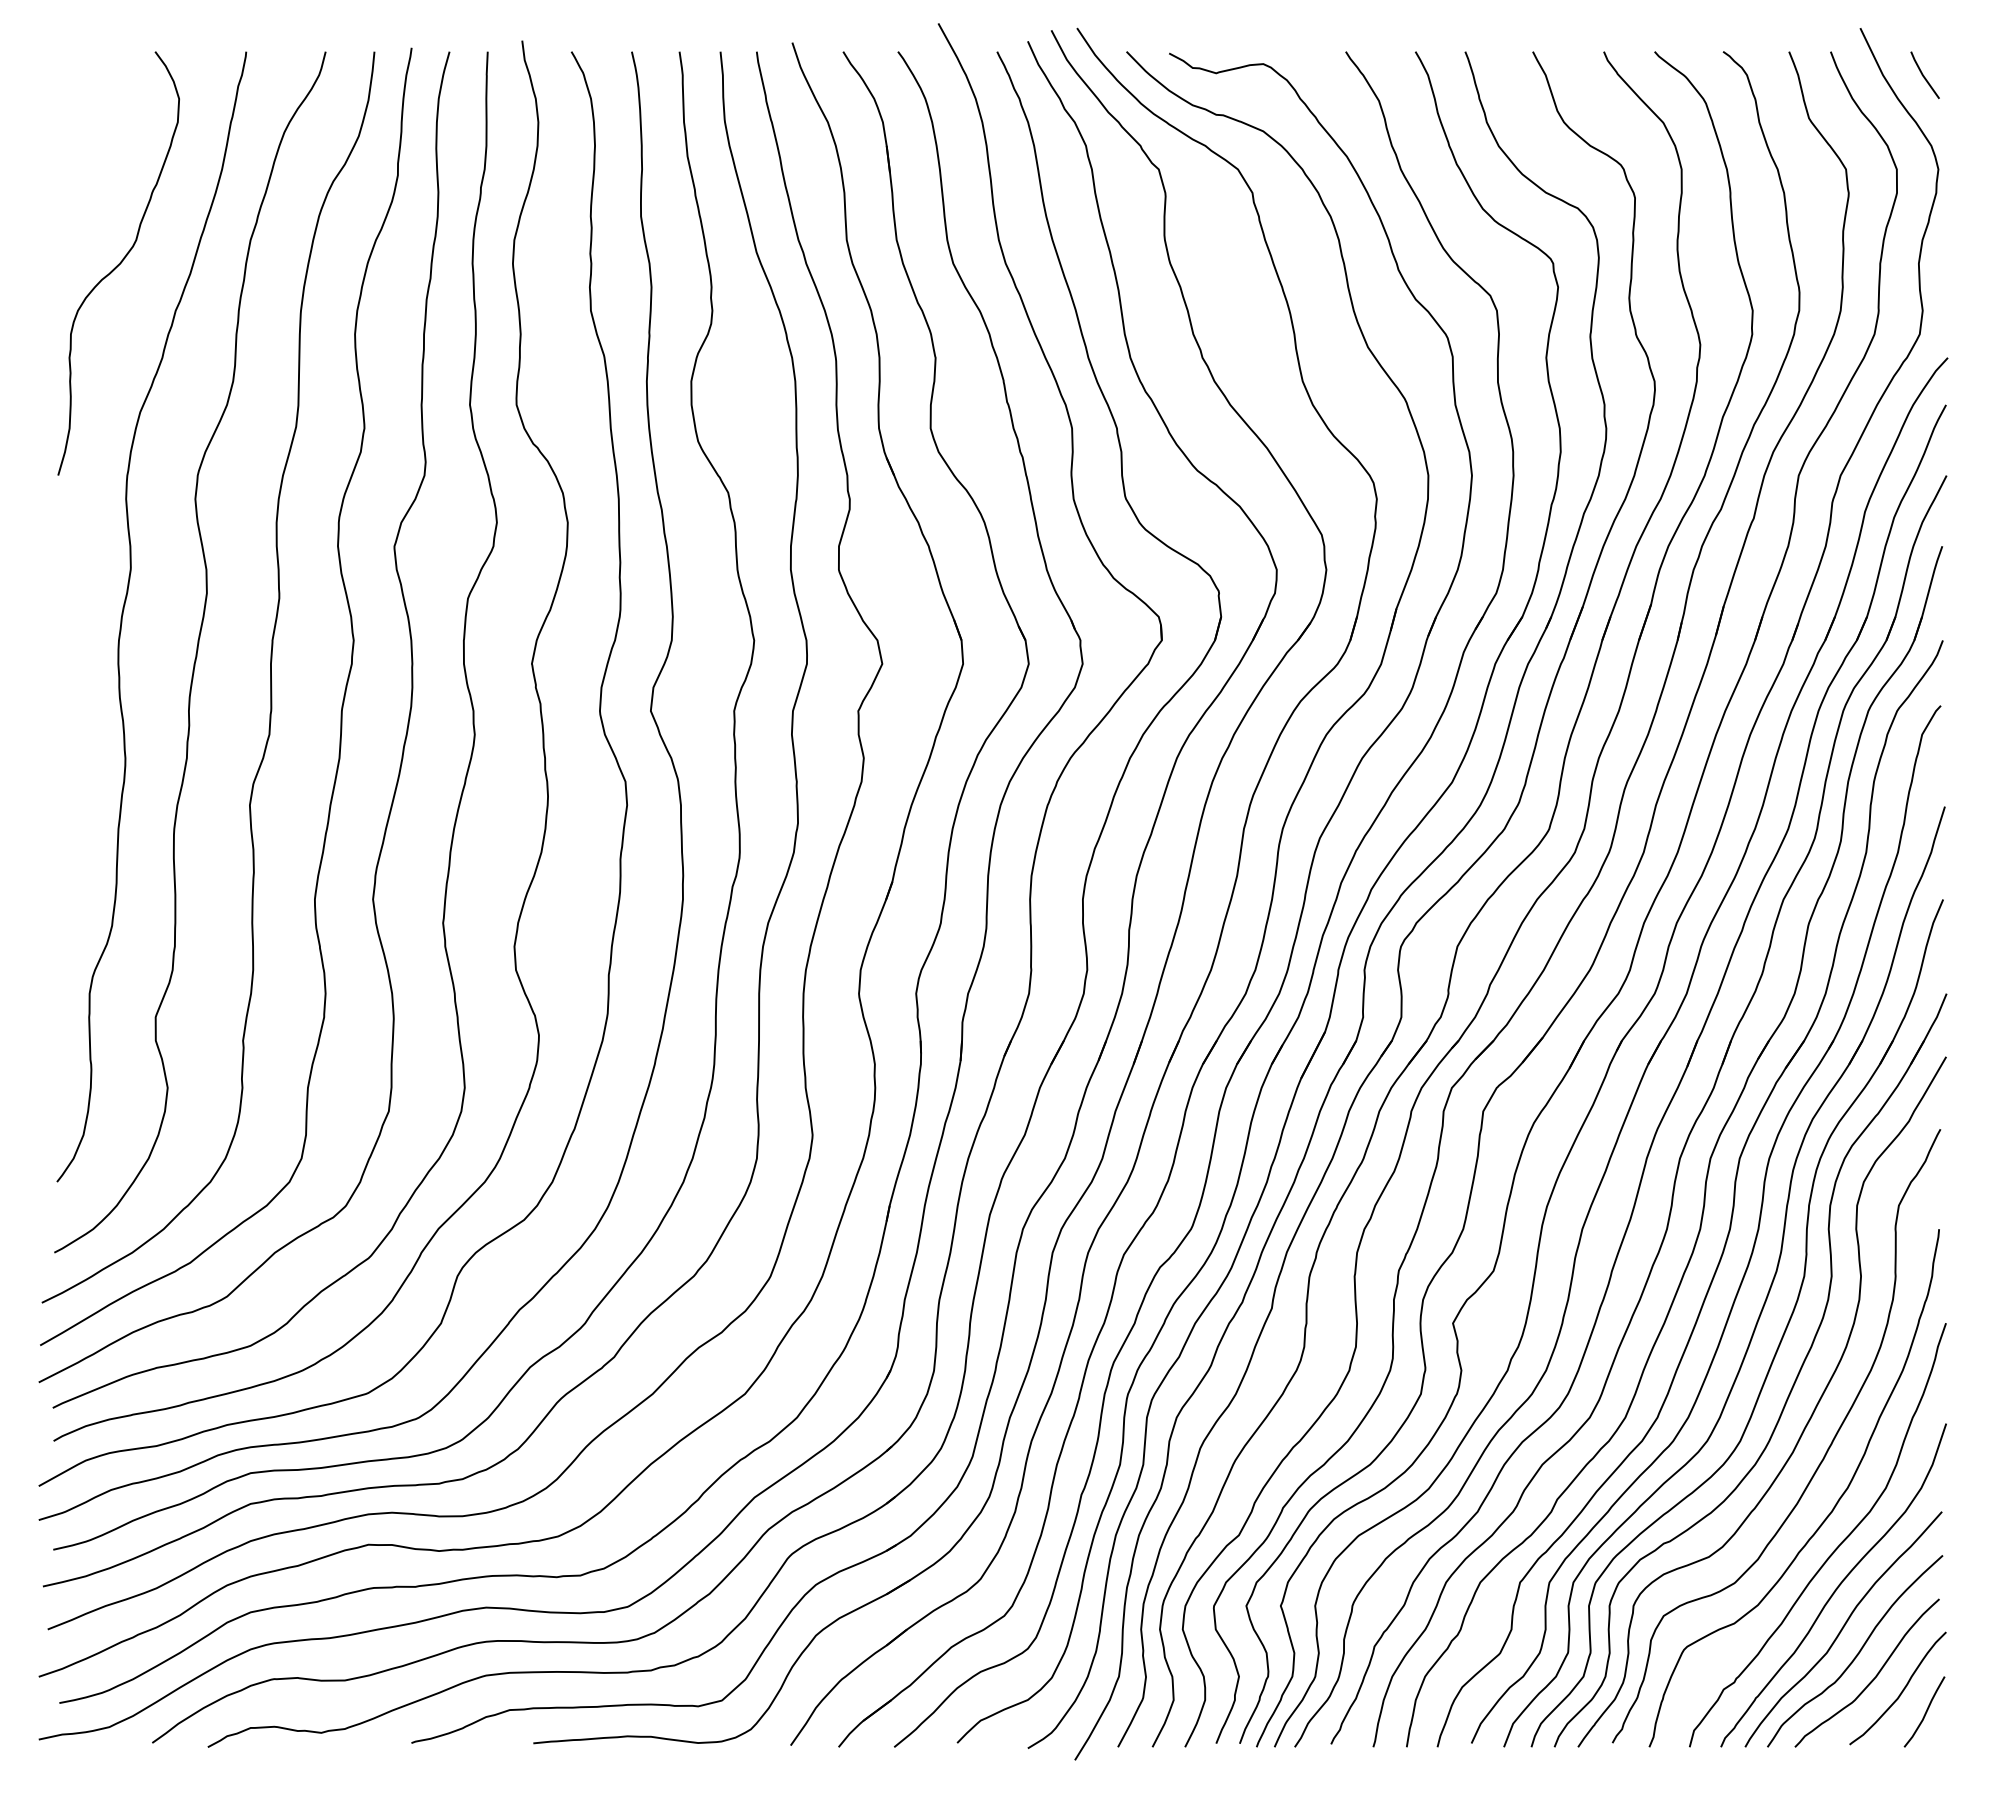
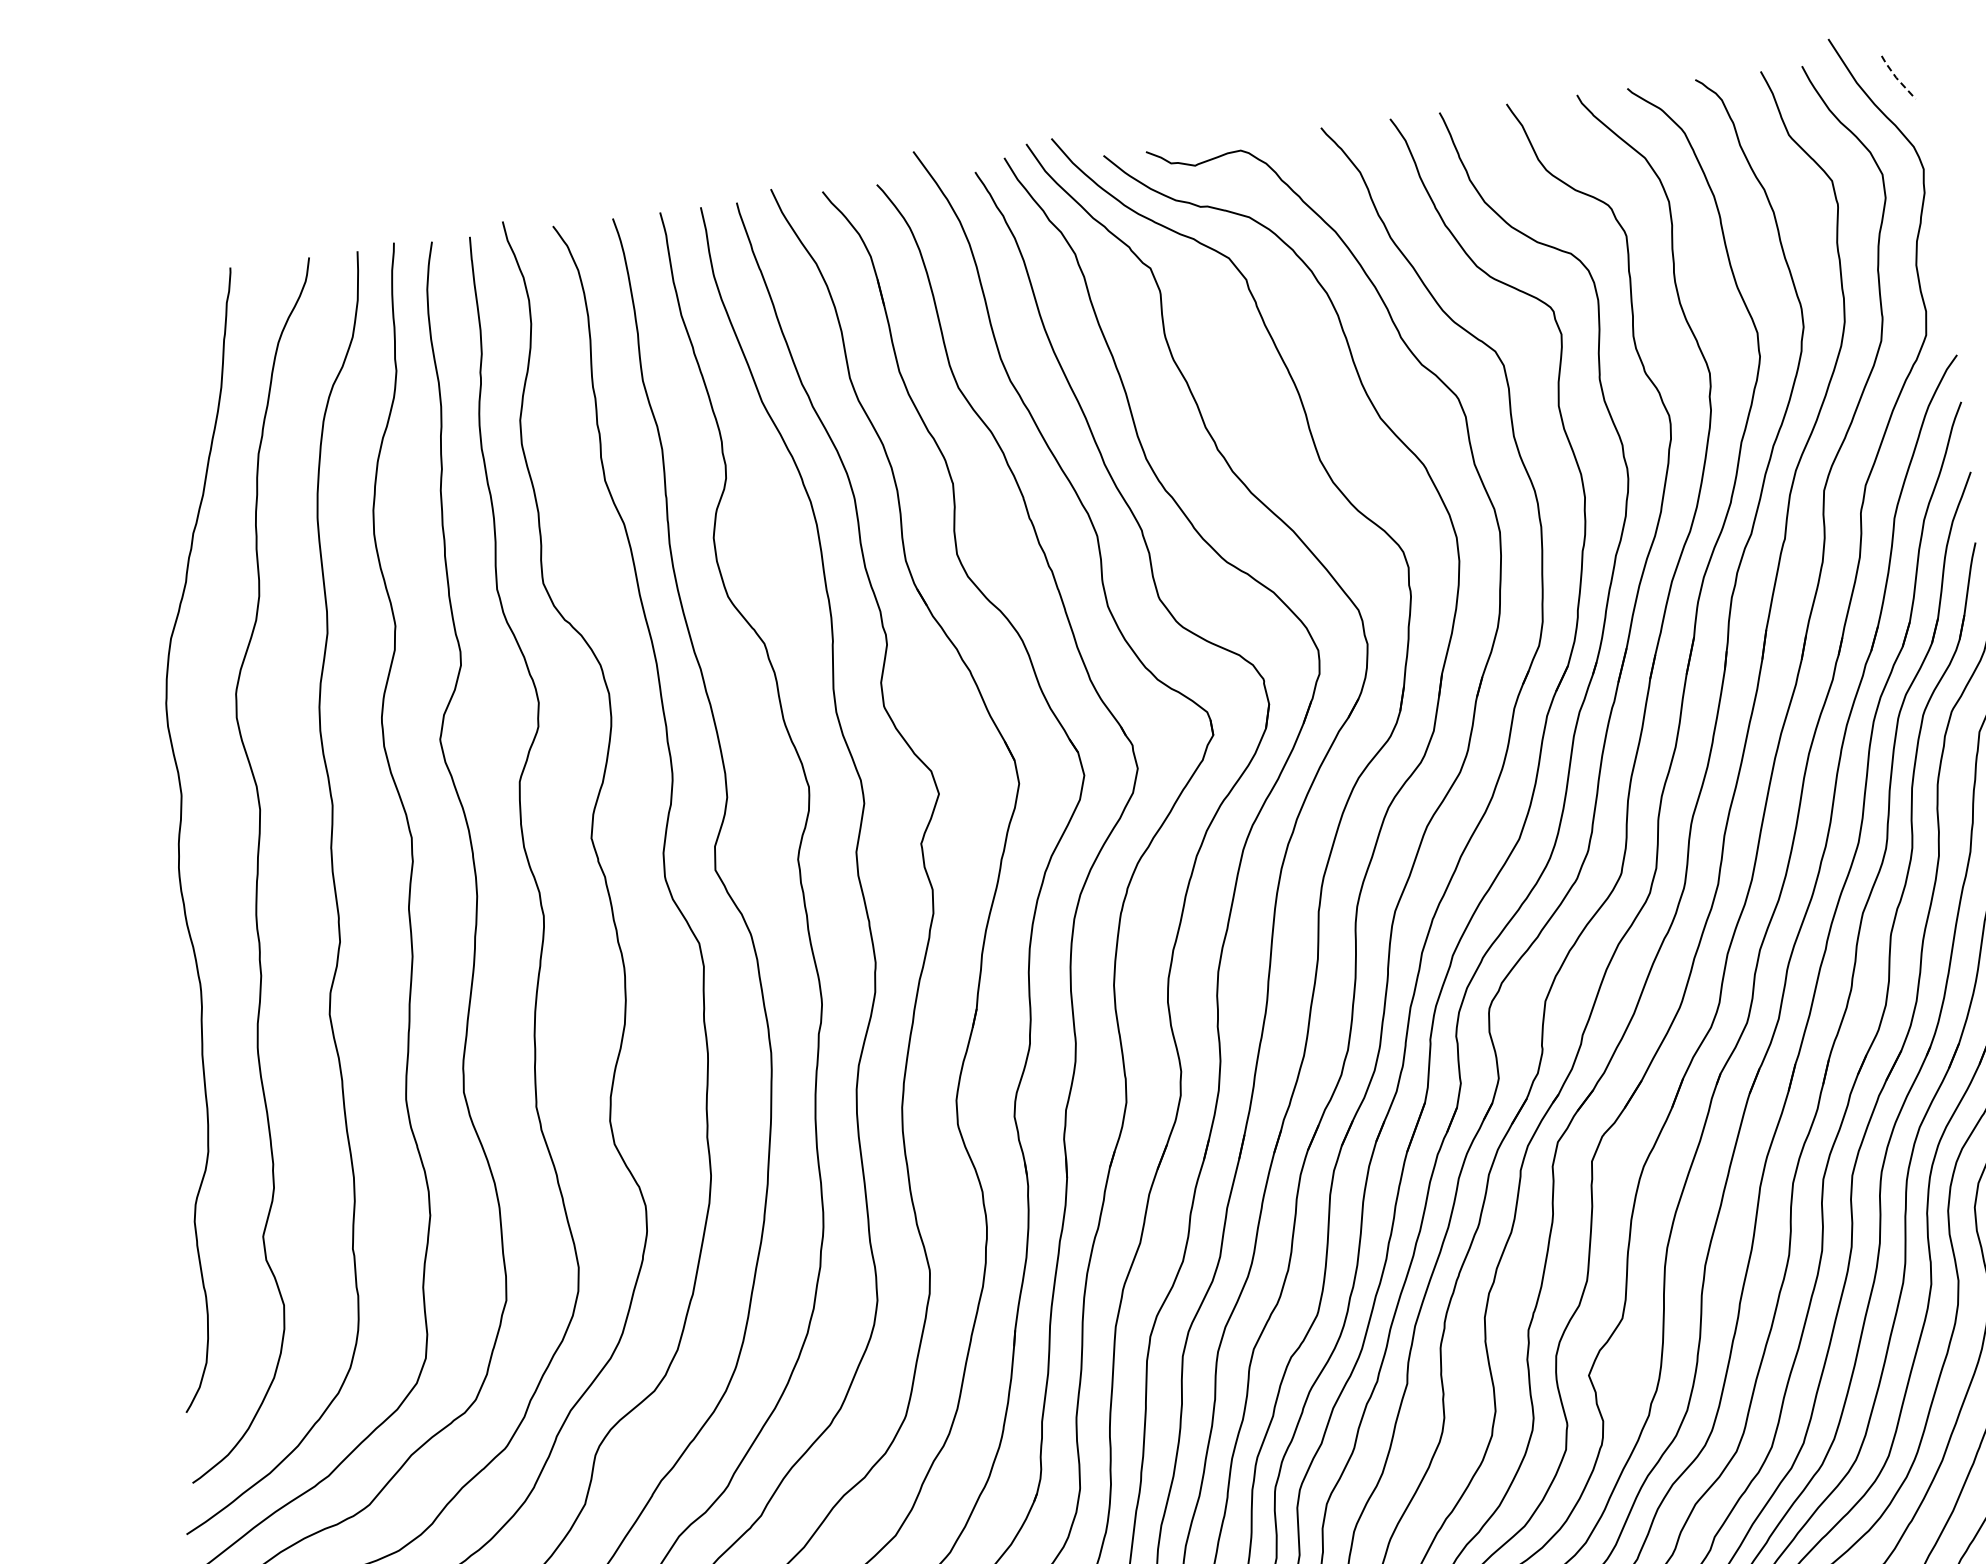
line: (1922, 75) -> (1896, 78), solid -> dashed
curve: (118, 263) -> (130, 493), removed

